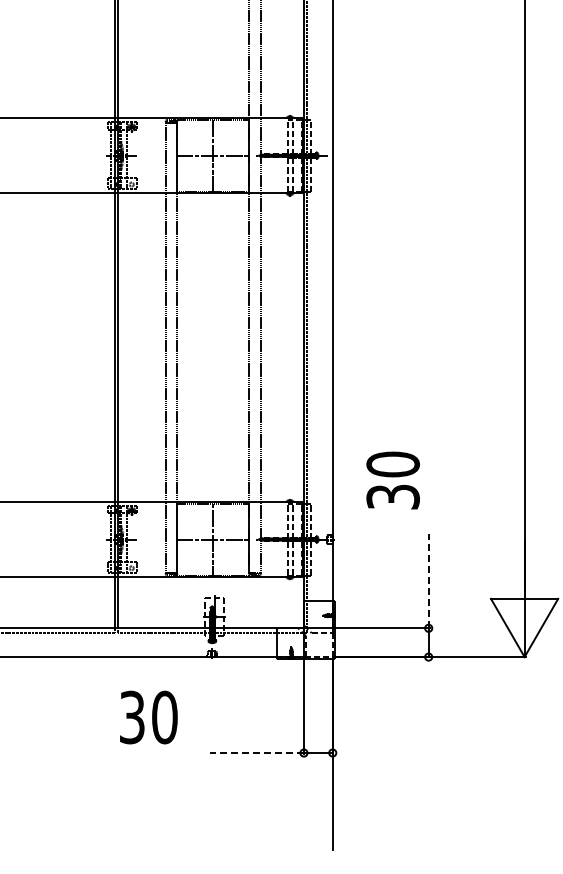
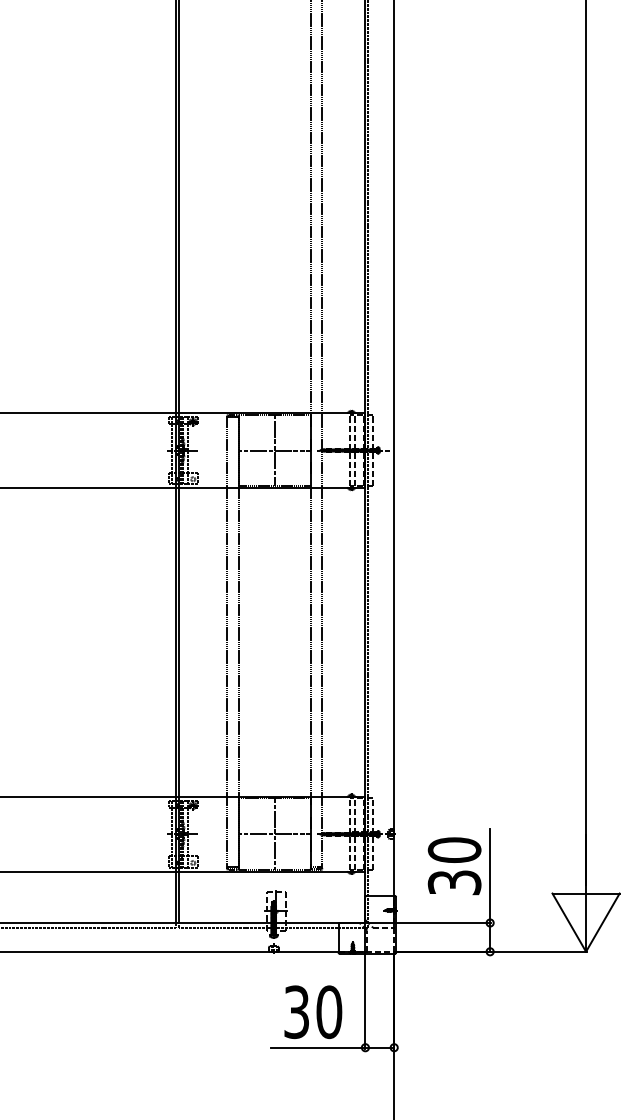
text: (393, 480) -> (454, 866), moved
line: (429, 580) -> (490, 875), dashed -> solid
text: (149, 717) -> (313, 1012), moved
line: (256, 752) -> (317, 1047), dashed -> solid

